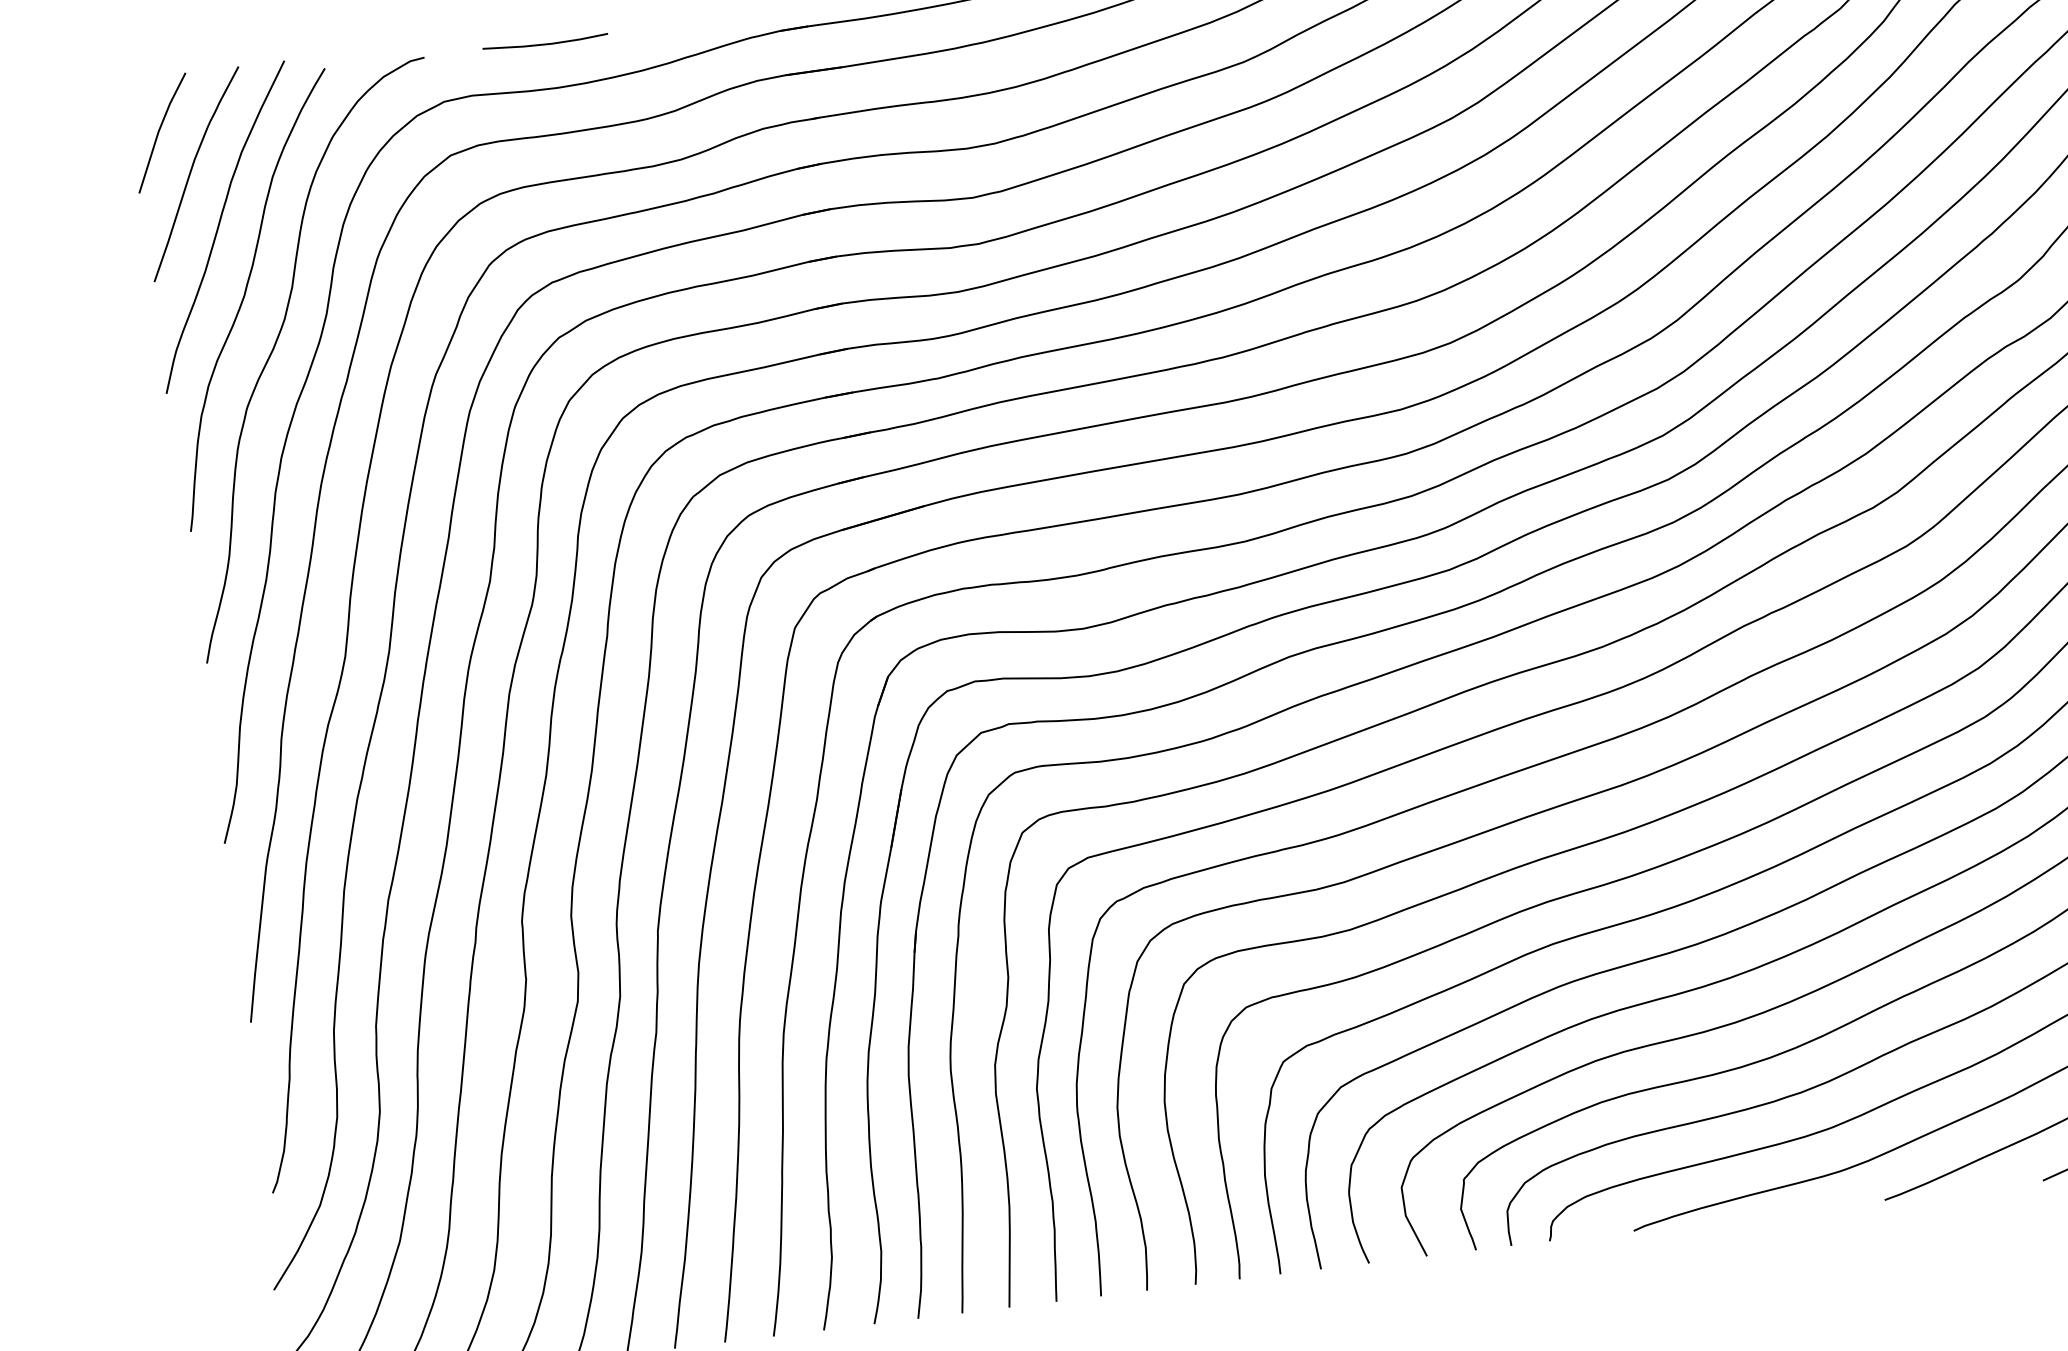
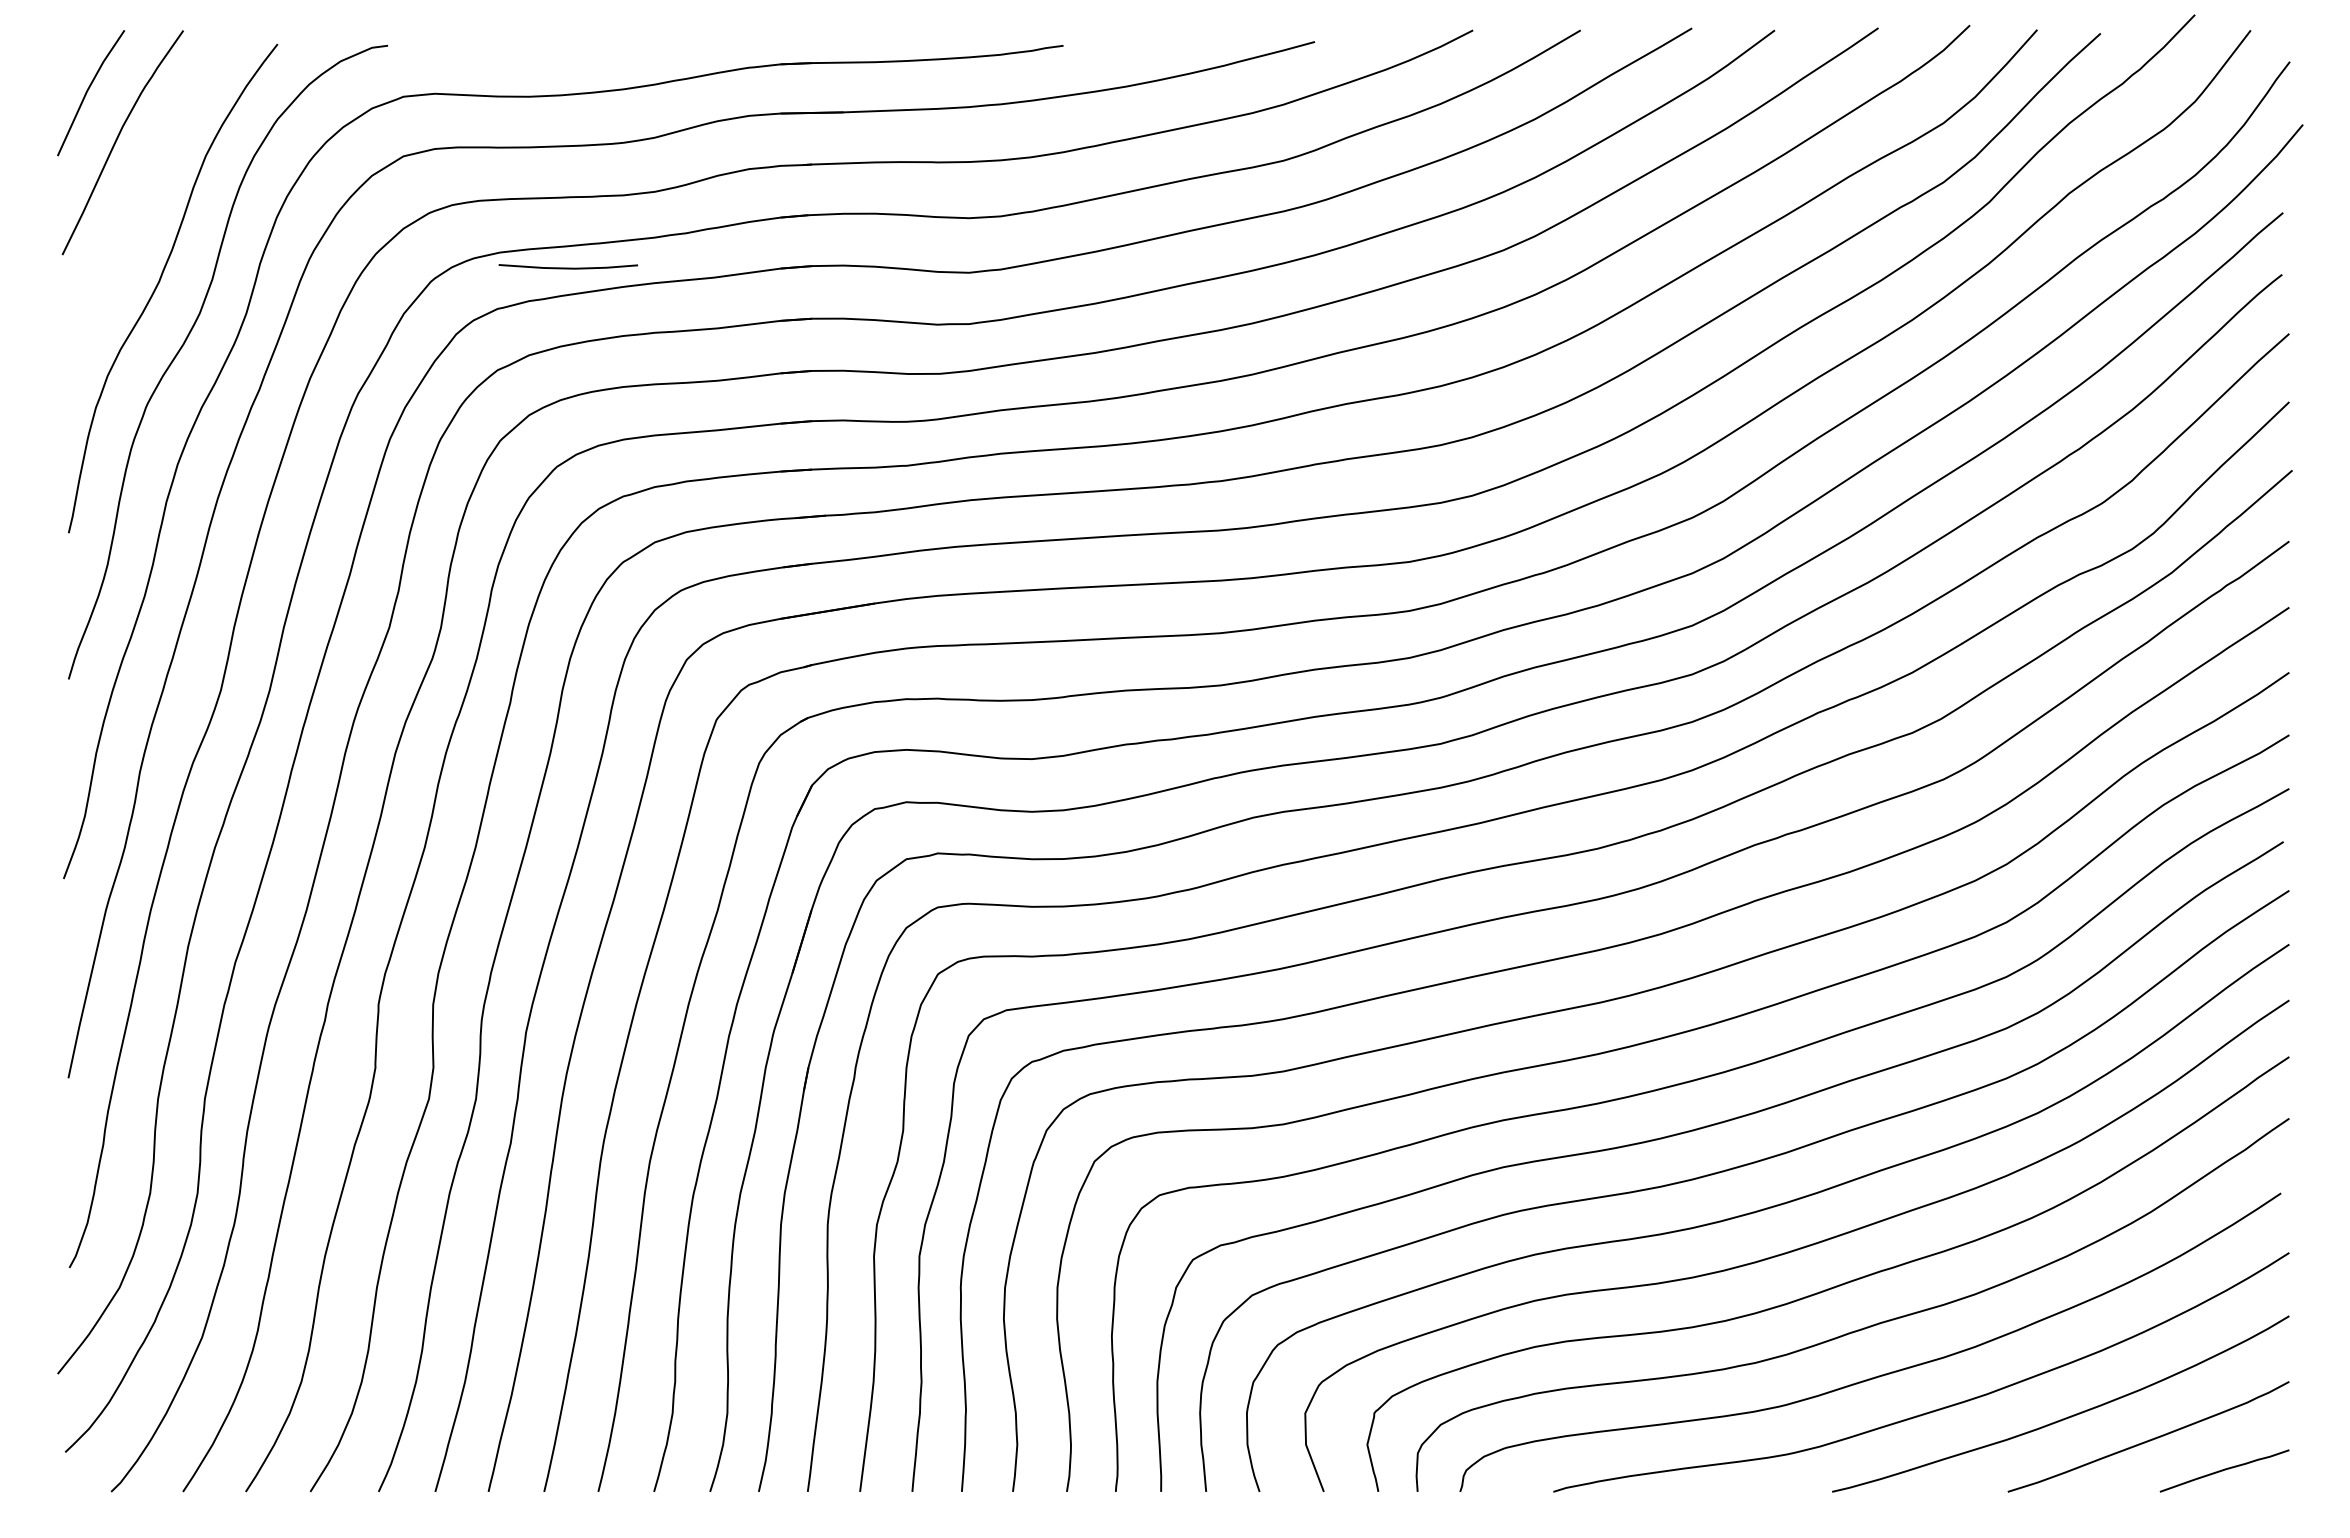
line: (544, 43) -> (567, 267), moved
curve: (219, 225) -> (141, 201), removed

